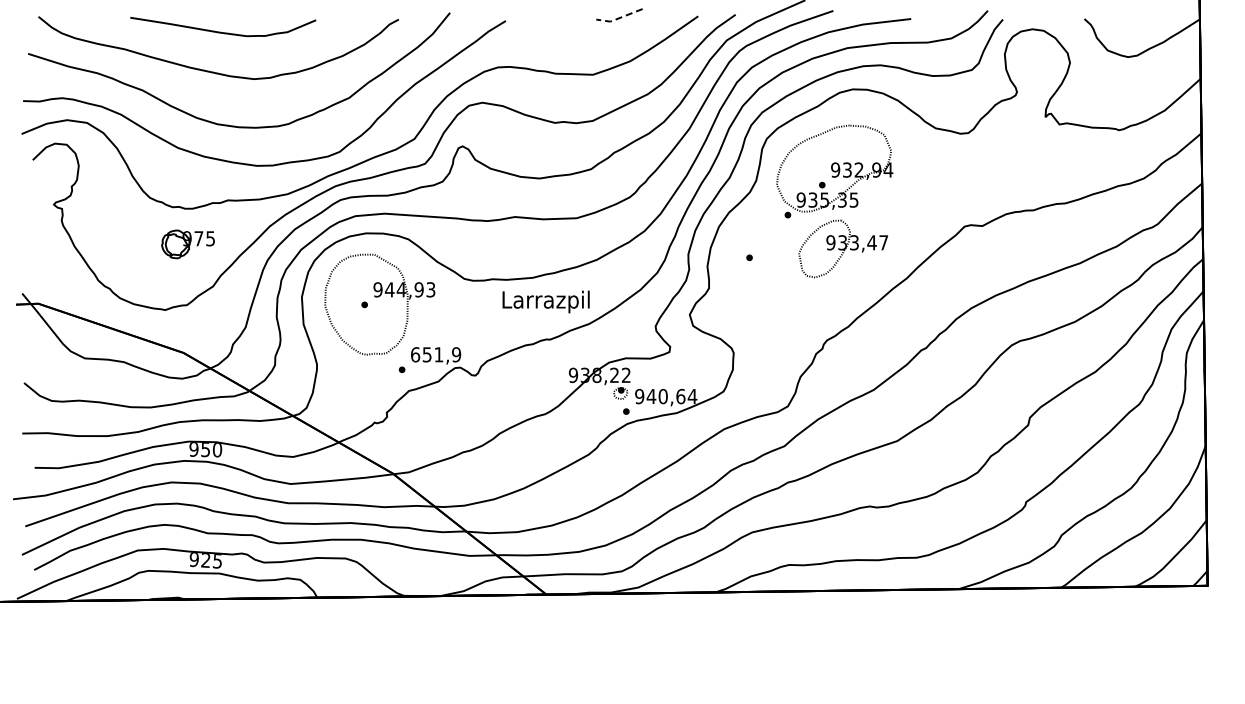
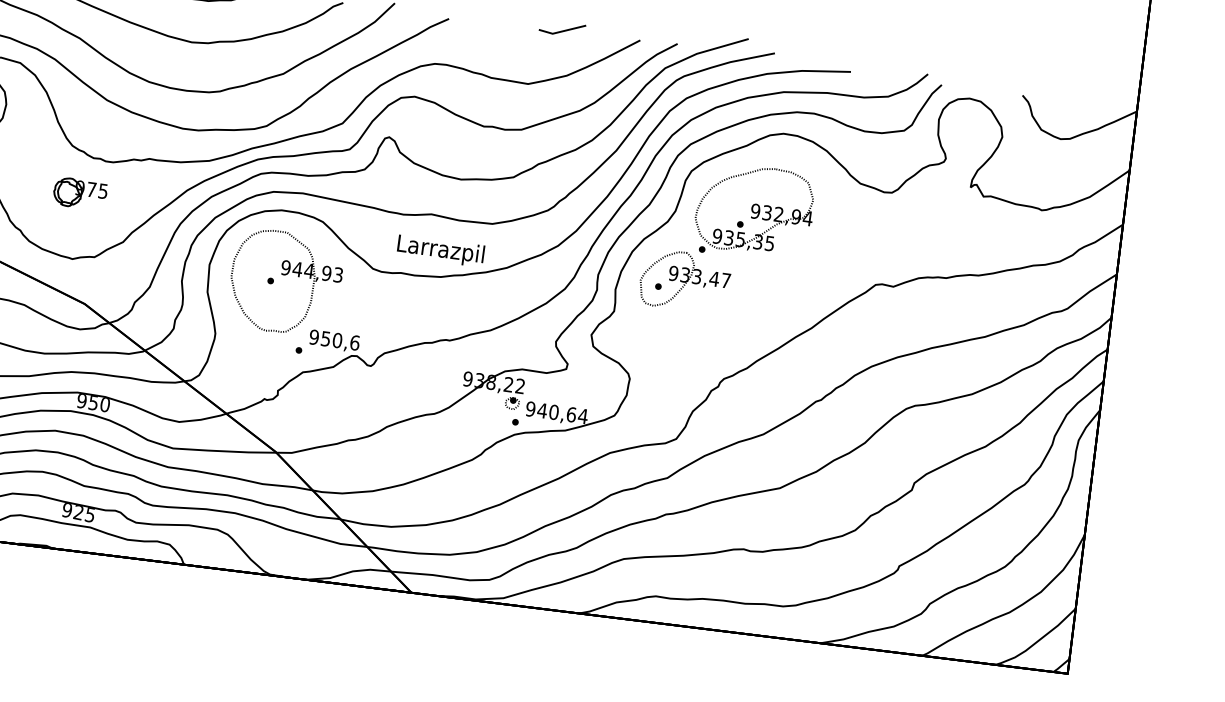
line: (618, 18) -> (561, 31), dashed -> solid
part: (187, 244) -> (79, 193), moved
part: (842, 248) -> (684, 280), moved
text: (545, 301) -> (440, 250), moved
text: (435, 354) -> (334, 339), 651,9 -> 950,6

